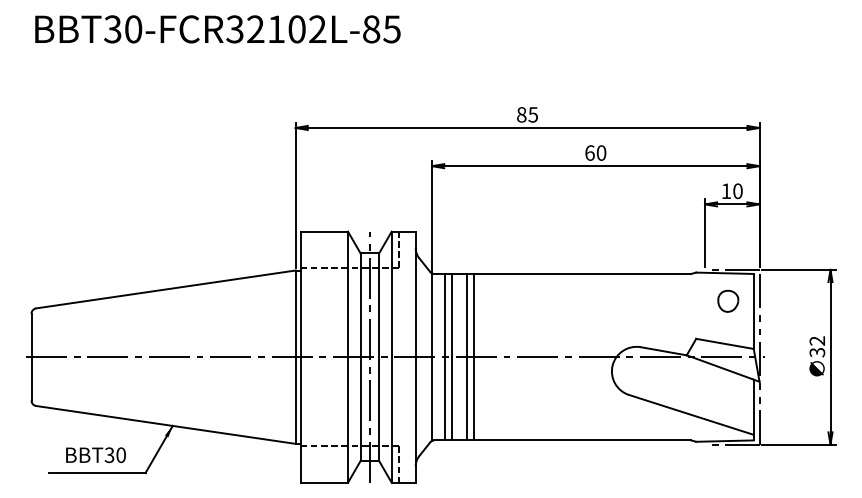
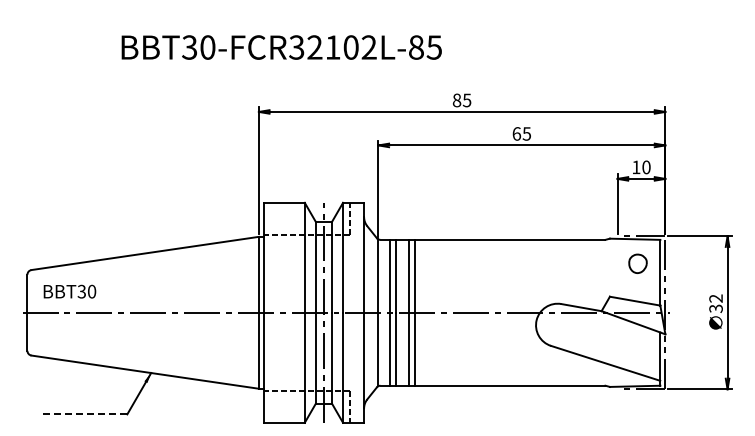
text: (217, 29) -> (281, 47), moved
text: (601, 152) -> (526, 133), 60 -> 65
text: (95, 454) -> (69, 291), moved
line: (96, 473) -> (84, 414), solid -> dashed

